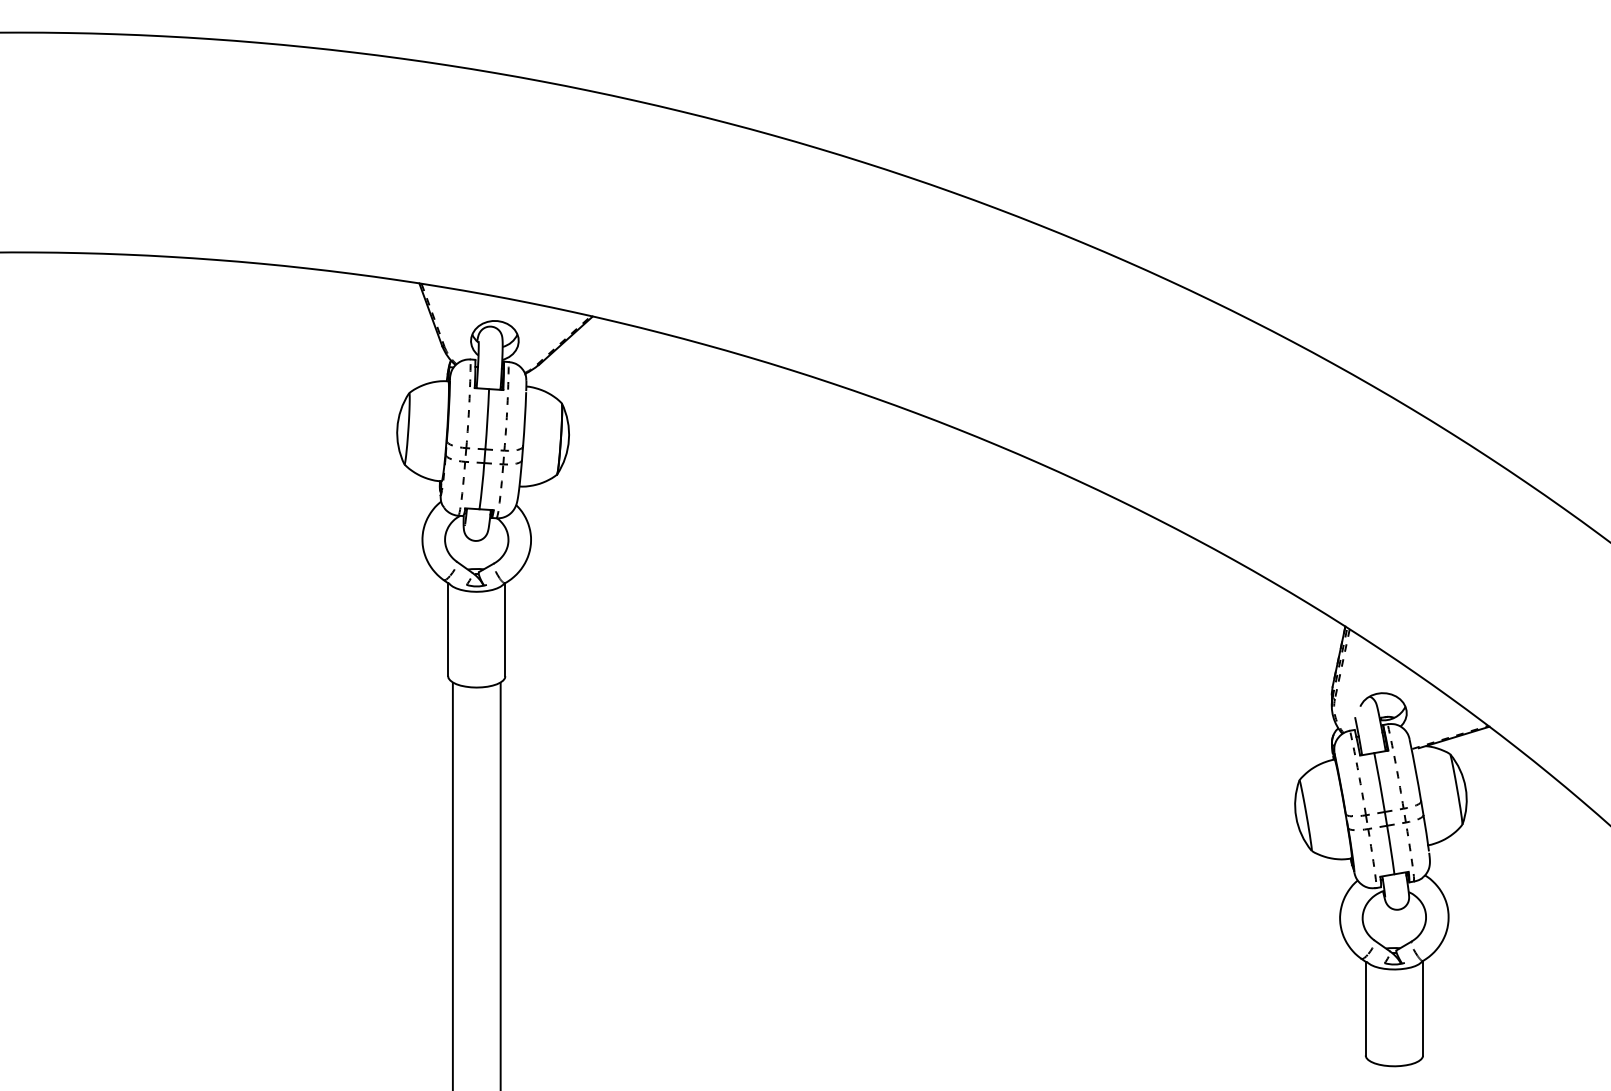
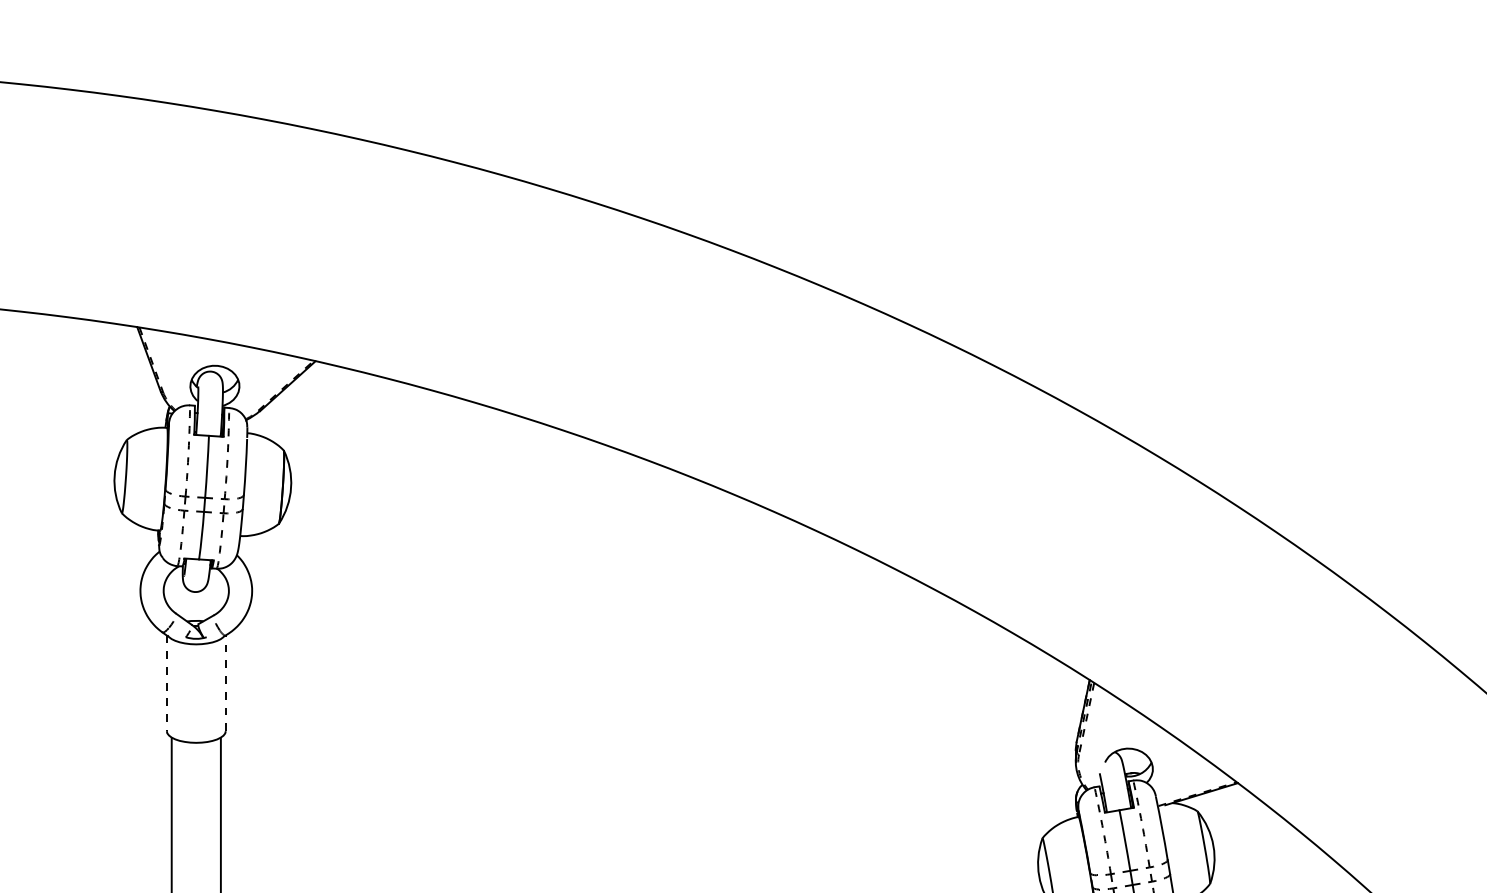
line: (505, 629) -> (225, 683), solid -> dashed
line: (448, 630) -> (167, 684), solid -> dashed

